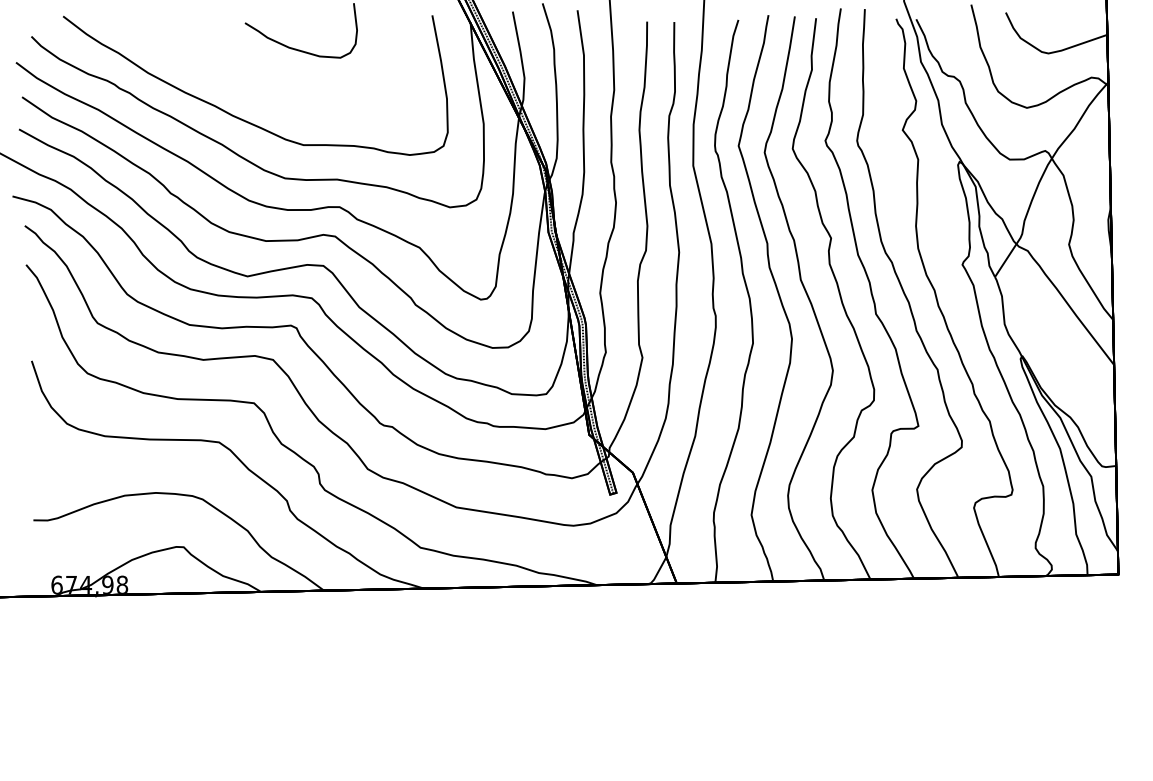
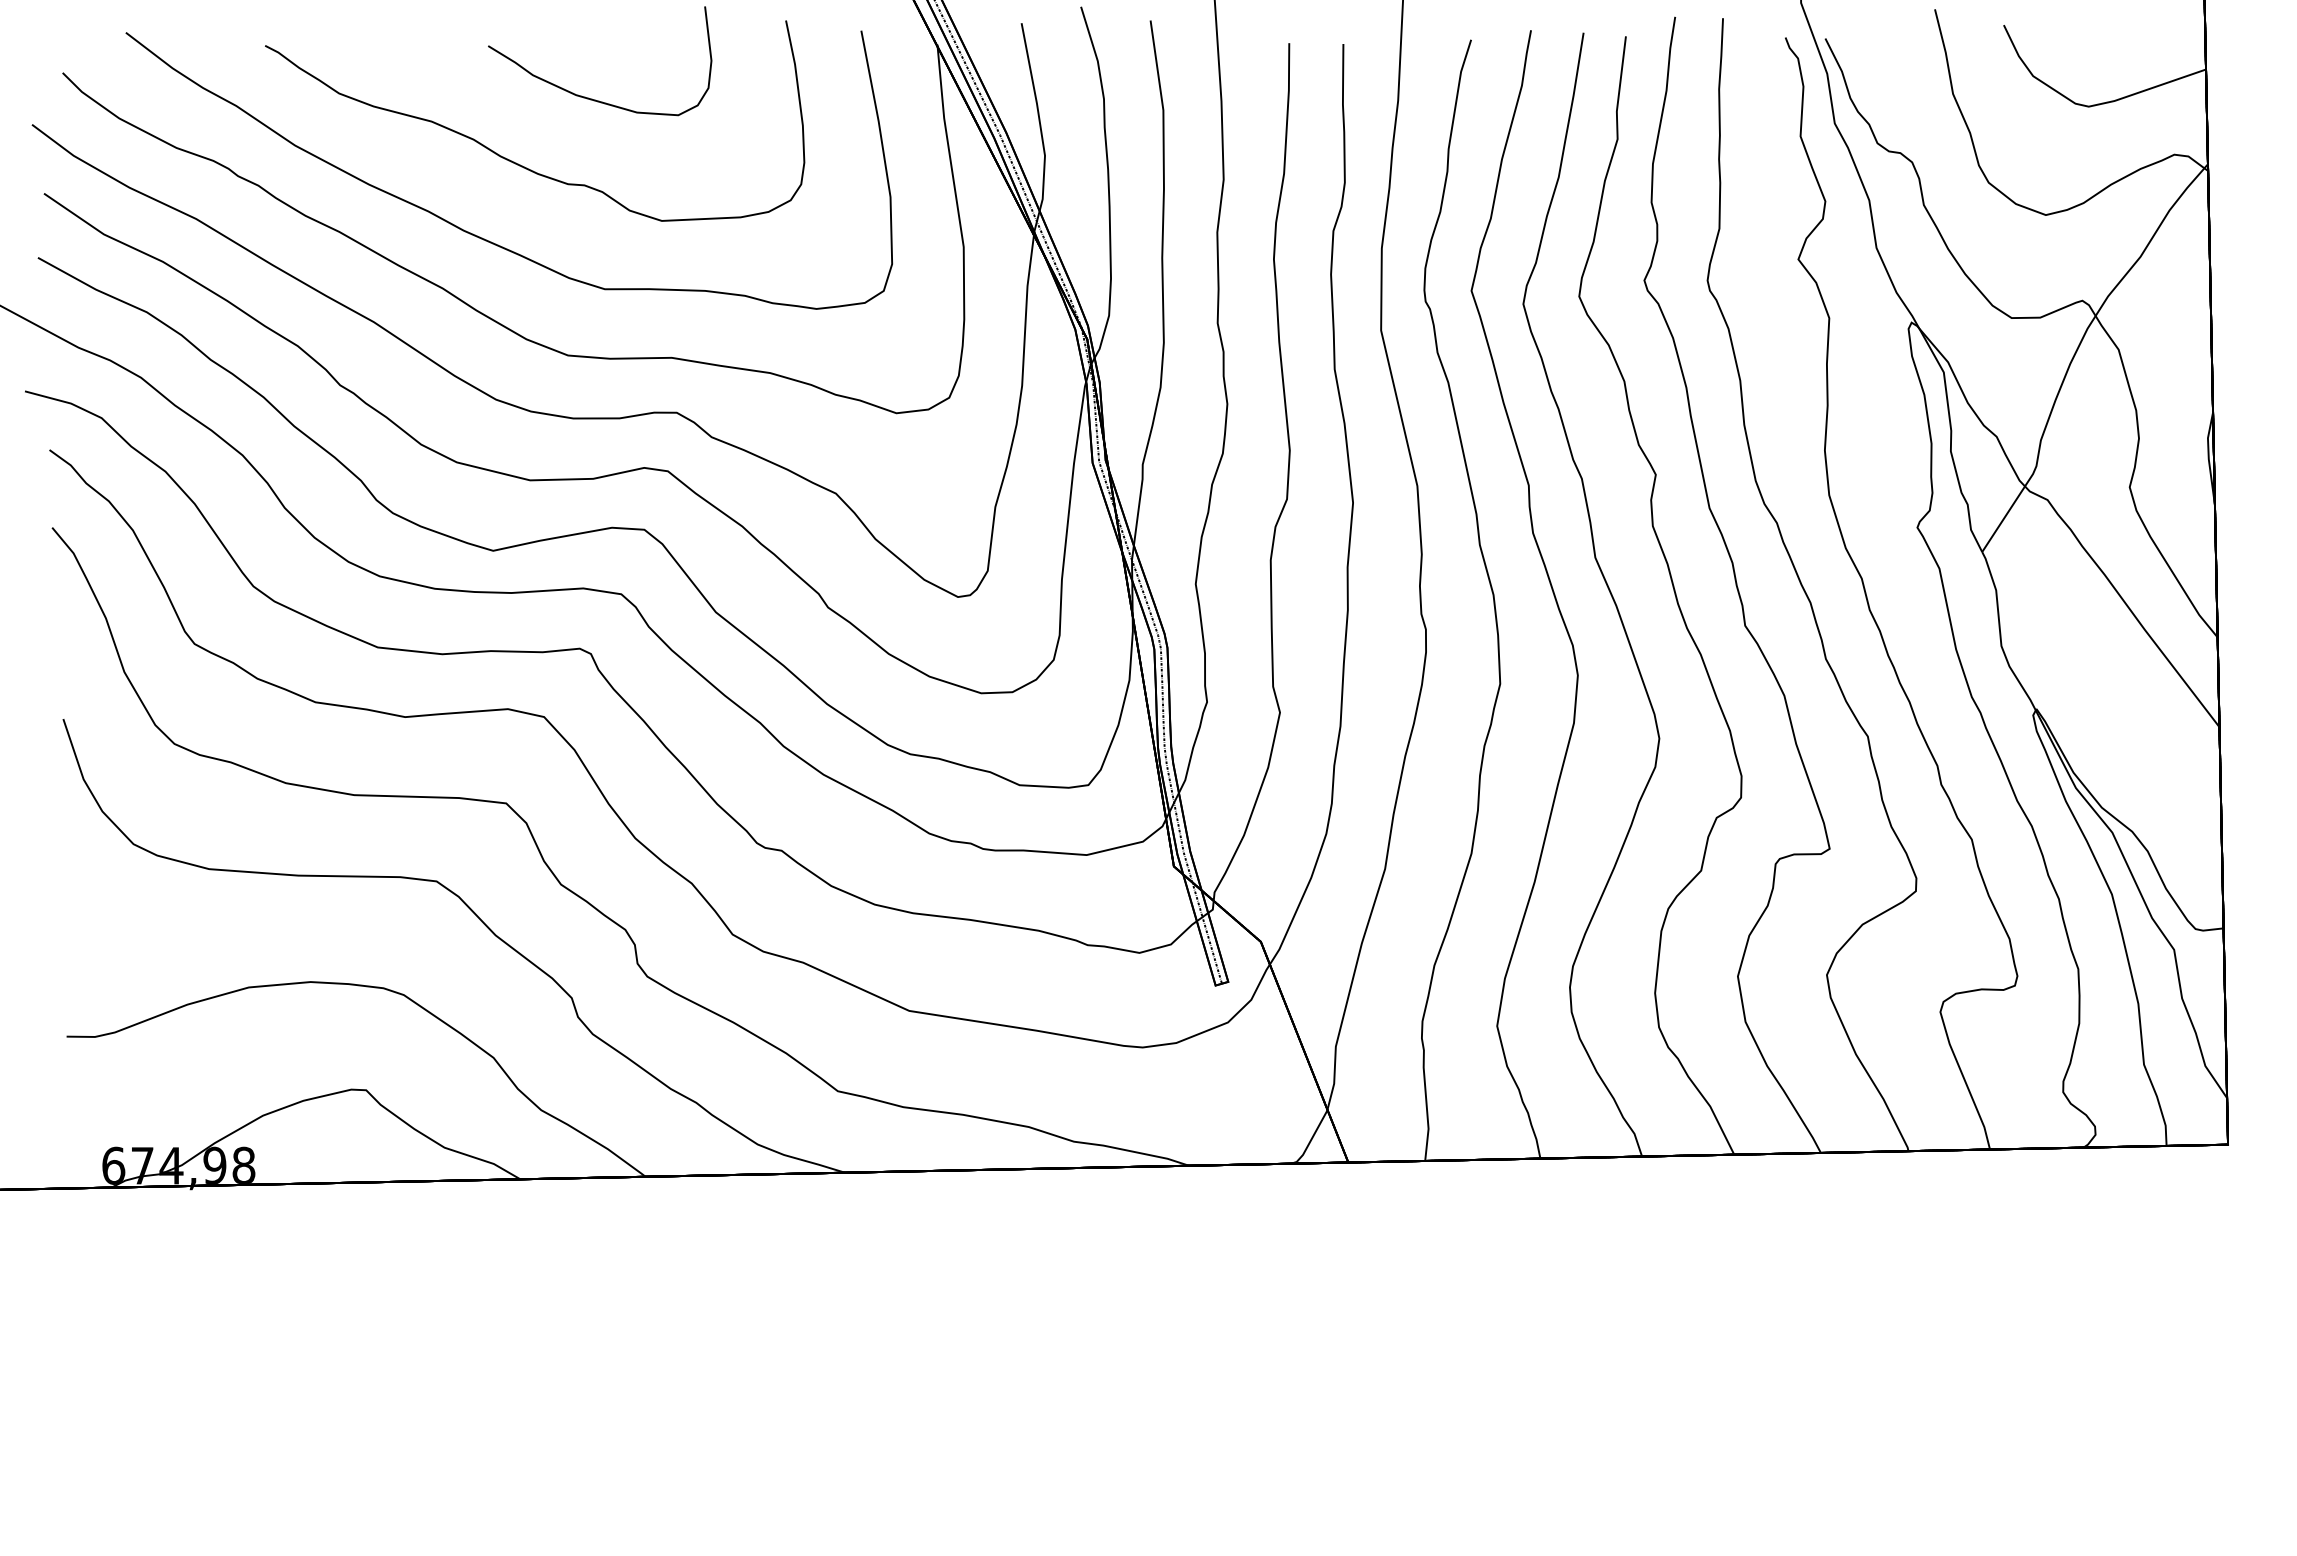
part: (258, 80) -> (515, 160), added

